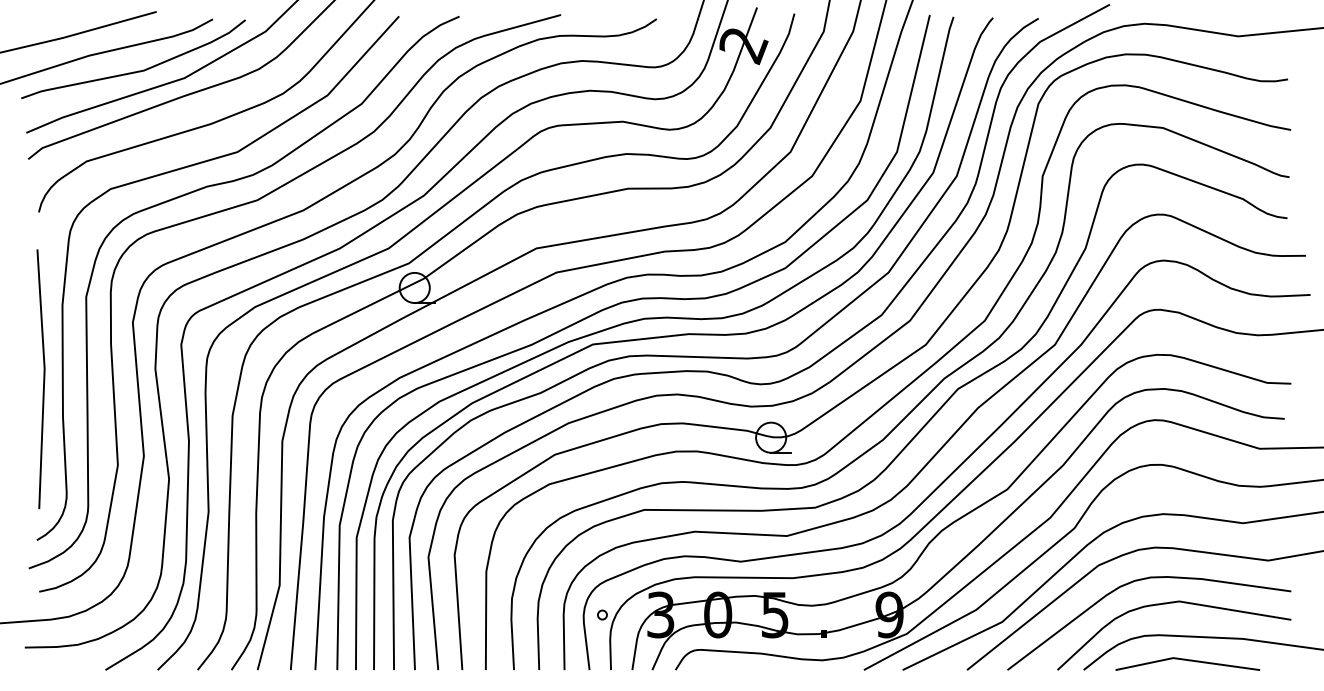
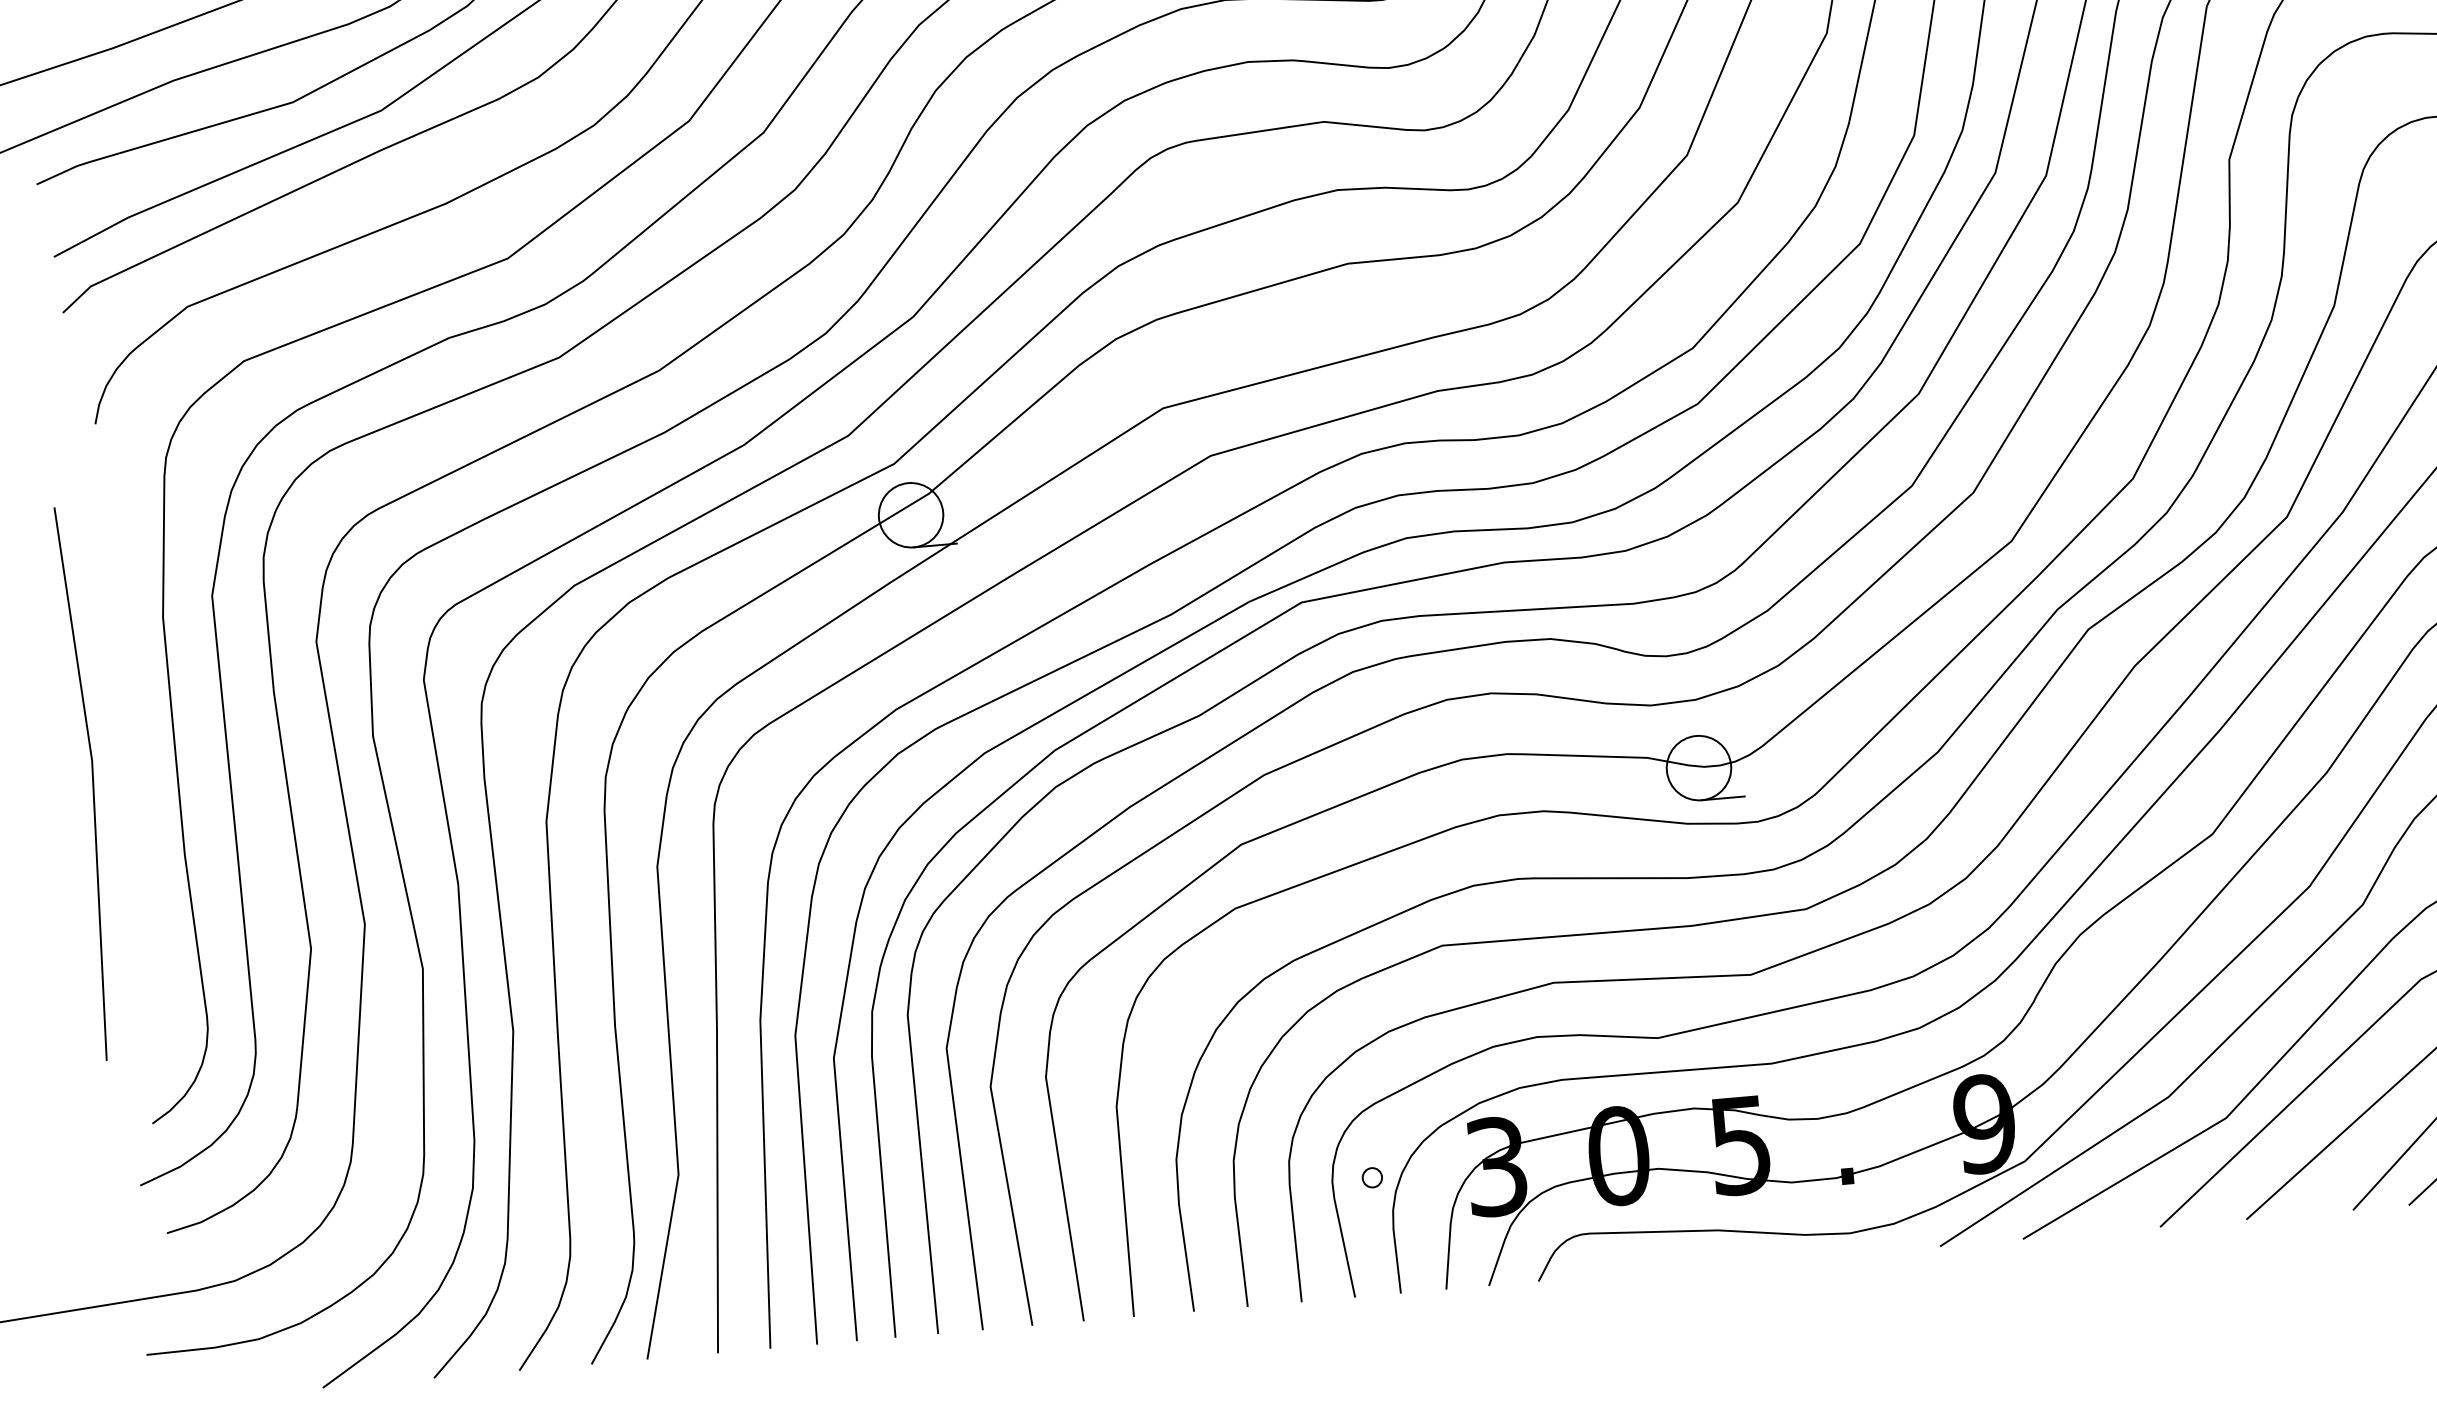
line: (43, 379) -> (91, 783), moved

